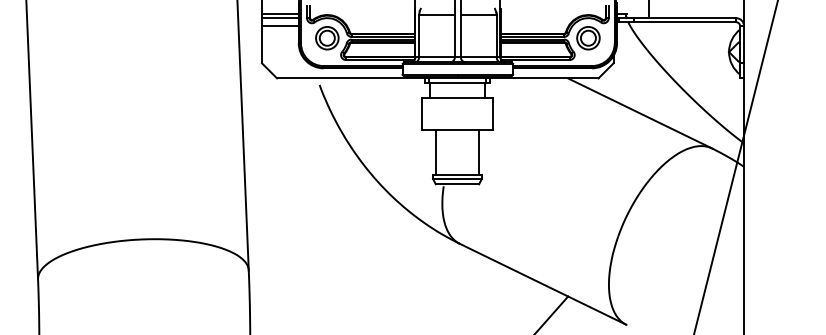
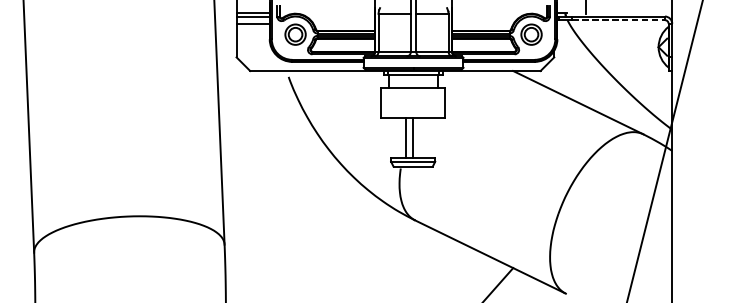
line: (685, 22) -> (619, 20), solid -> dashed
line: (435, 152) -> (412, 137), moved
line: (479, 152) -> (405, 137), moved

